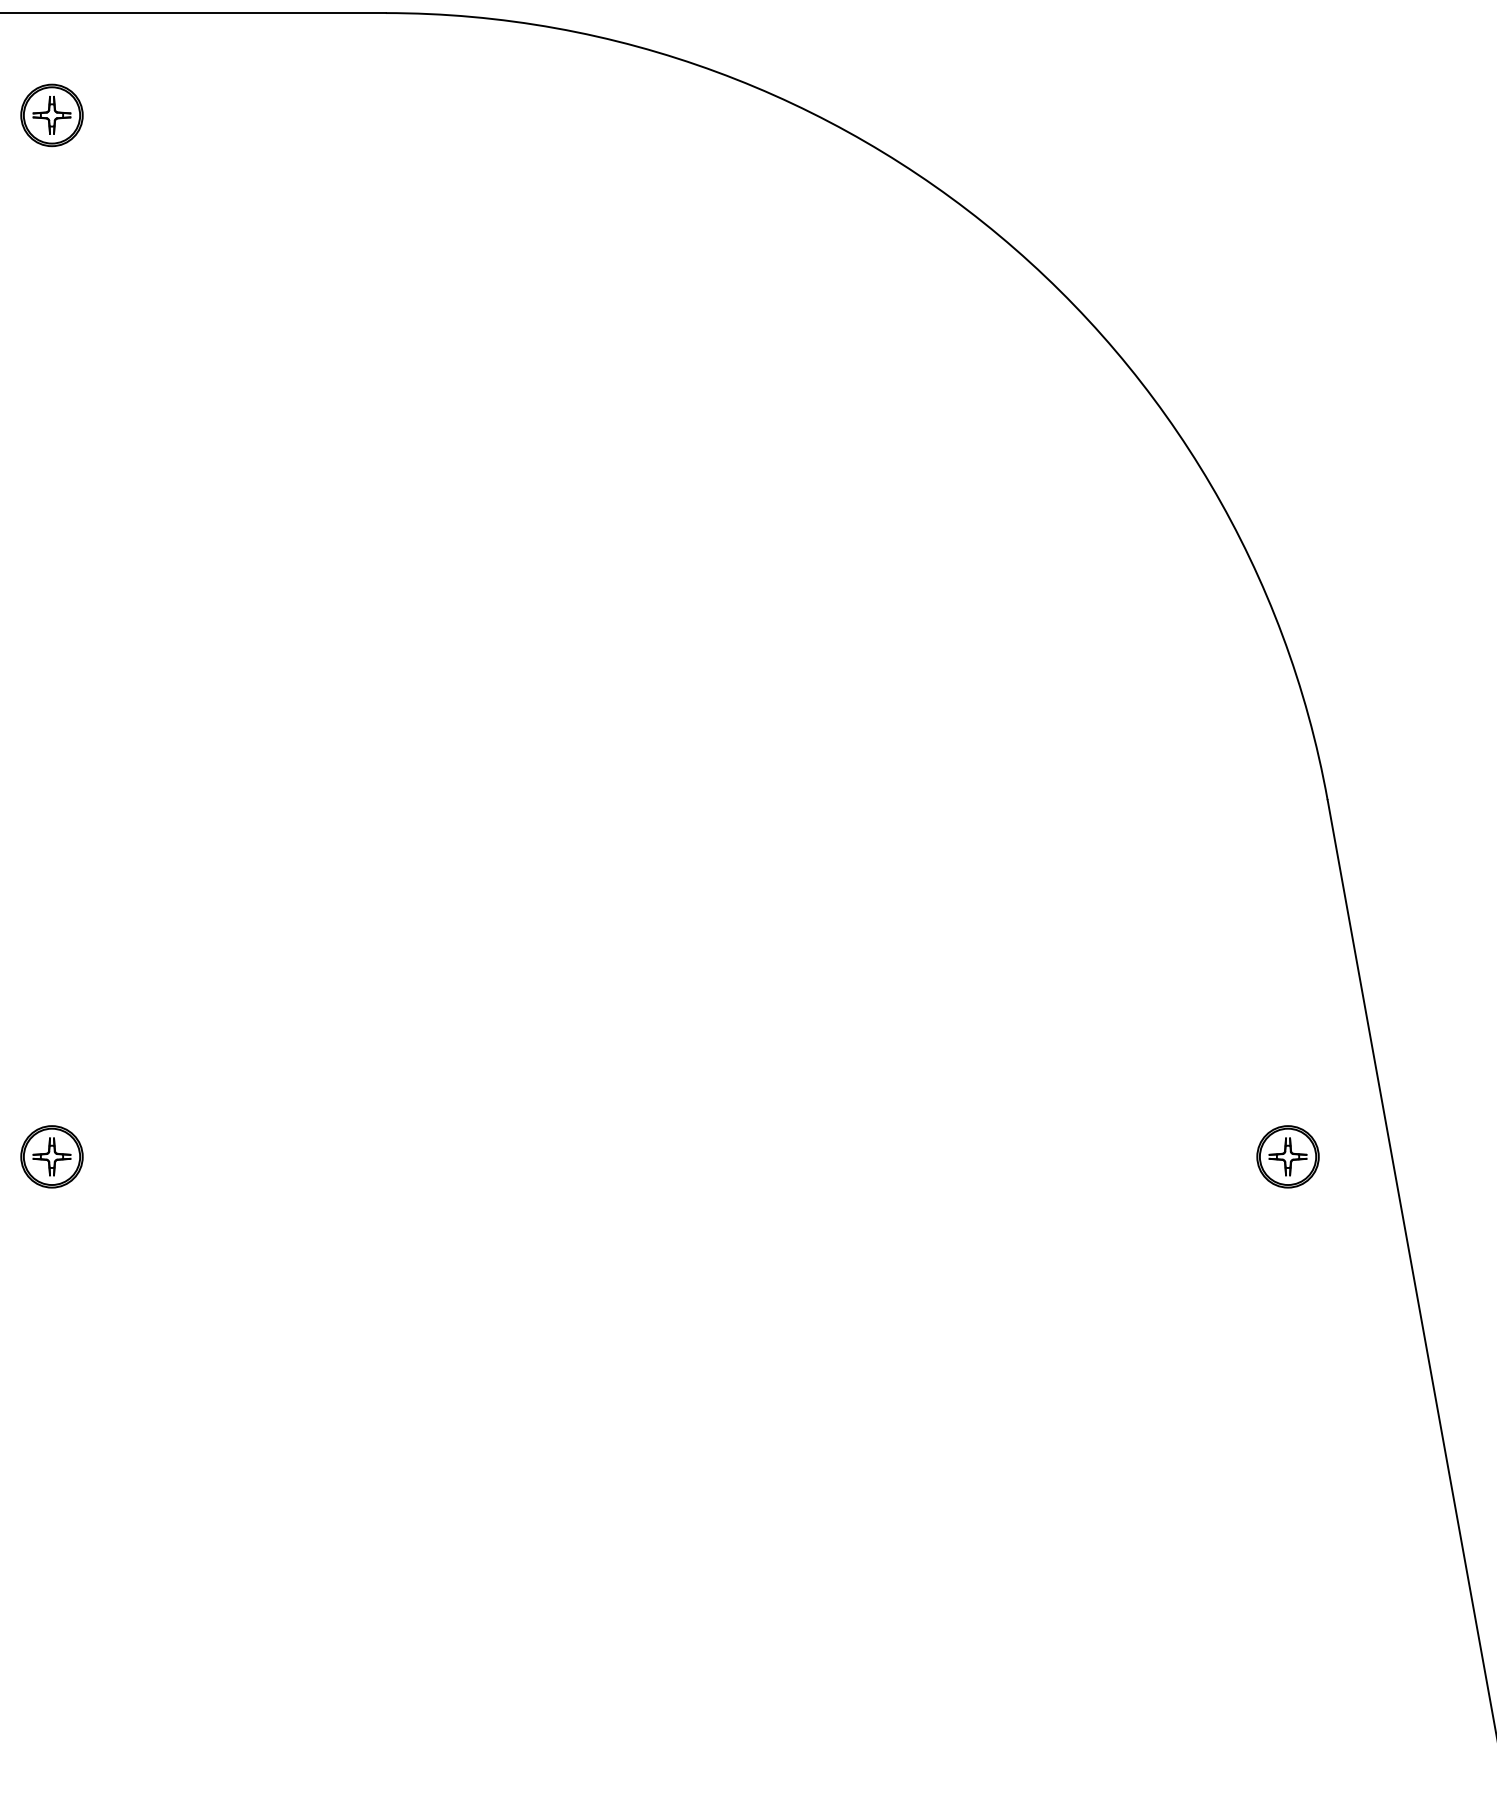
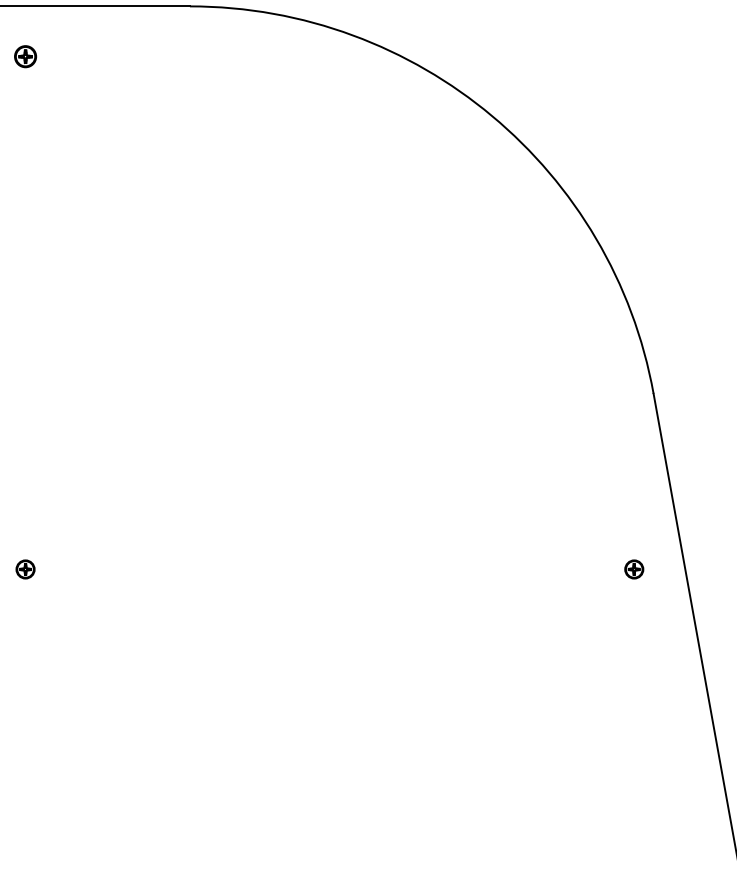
part: (51, 114) -> (25, 56), size x0.7
part: (51, 1156) -> (25, 569), size x0.6
part: (1288, 1156) -> (634, 569), size x0.6

